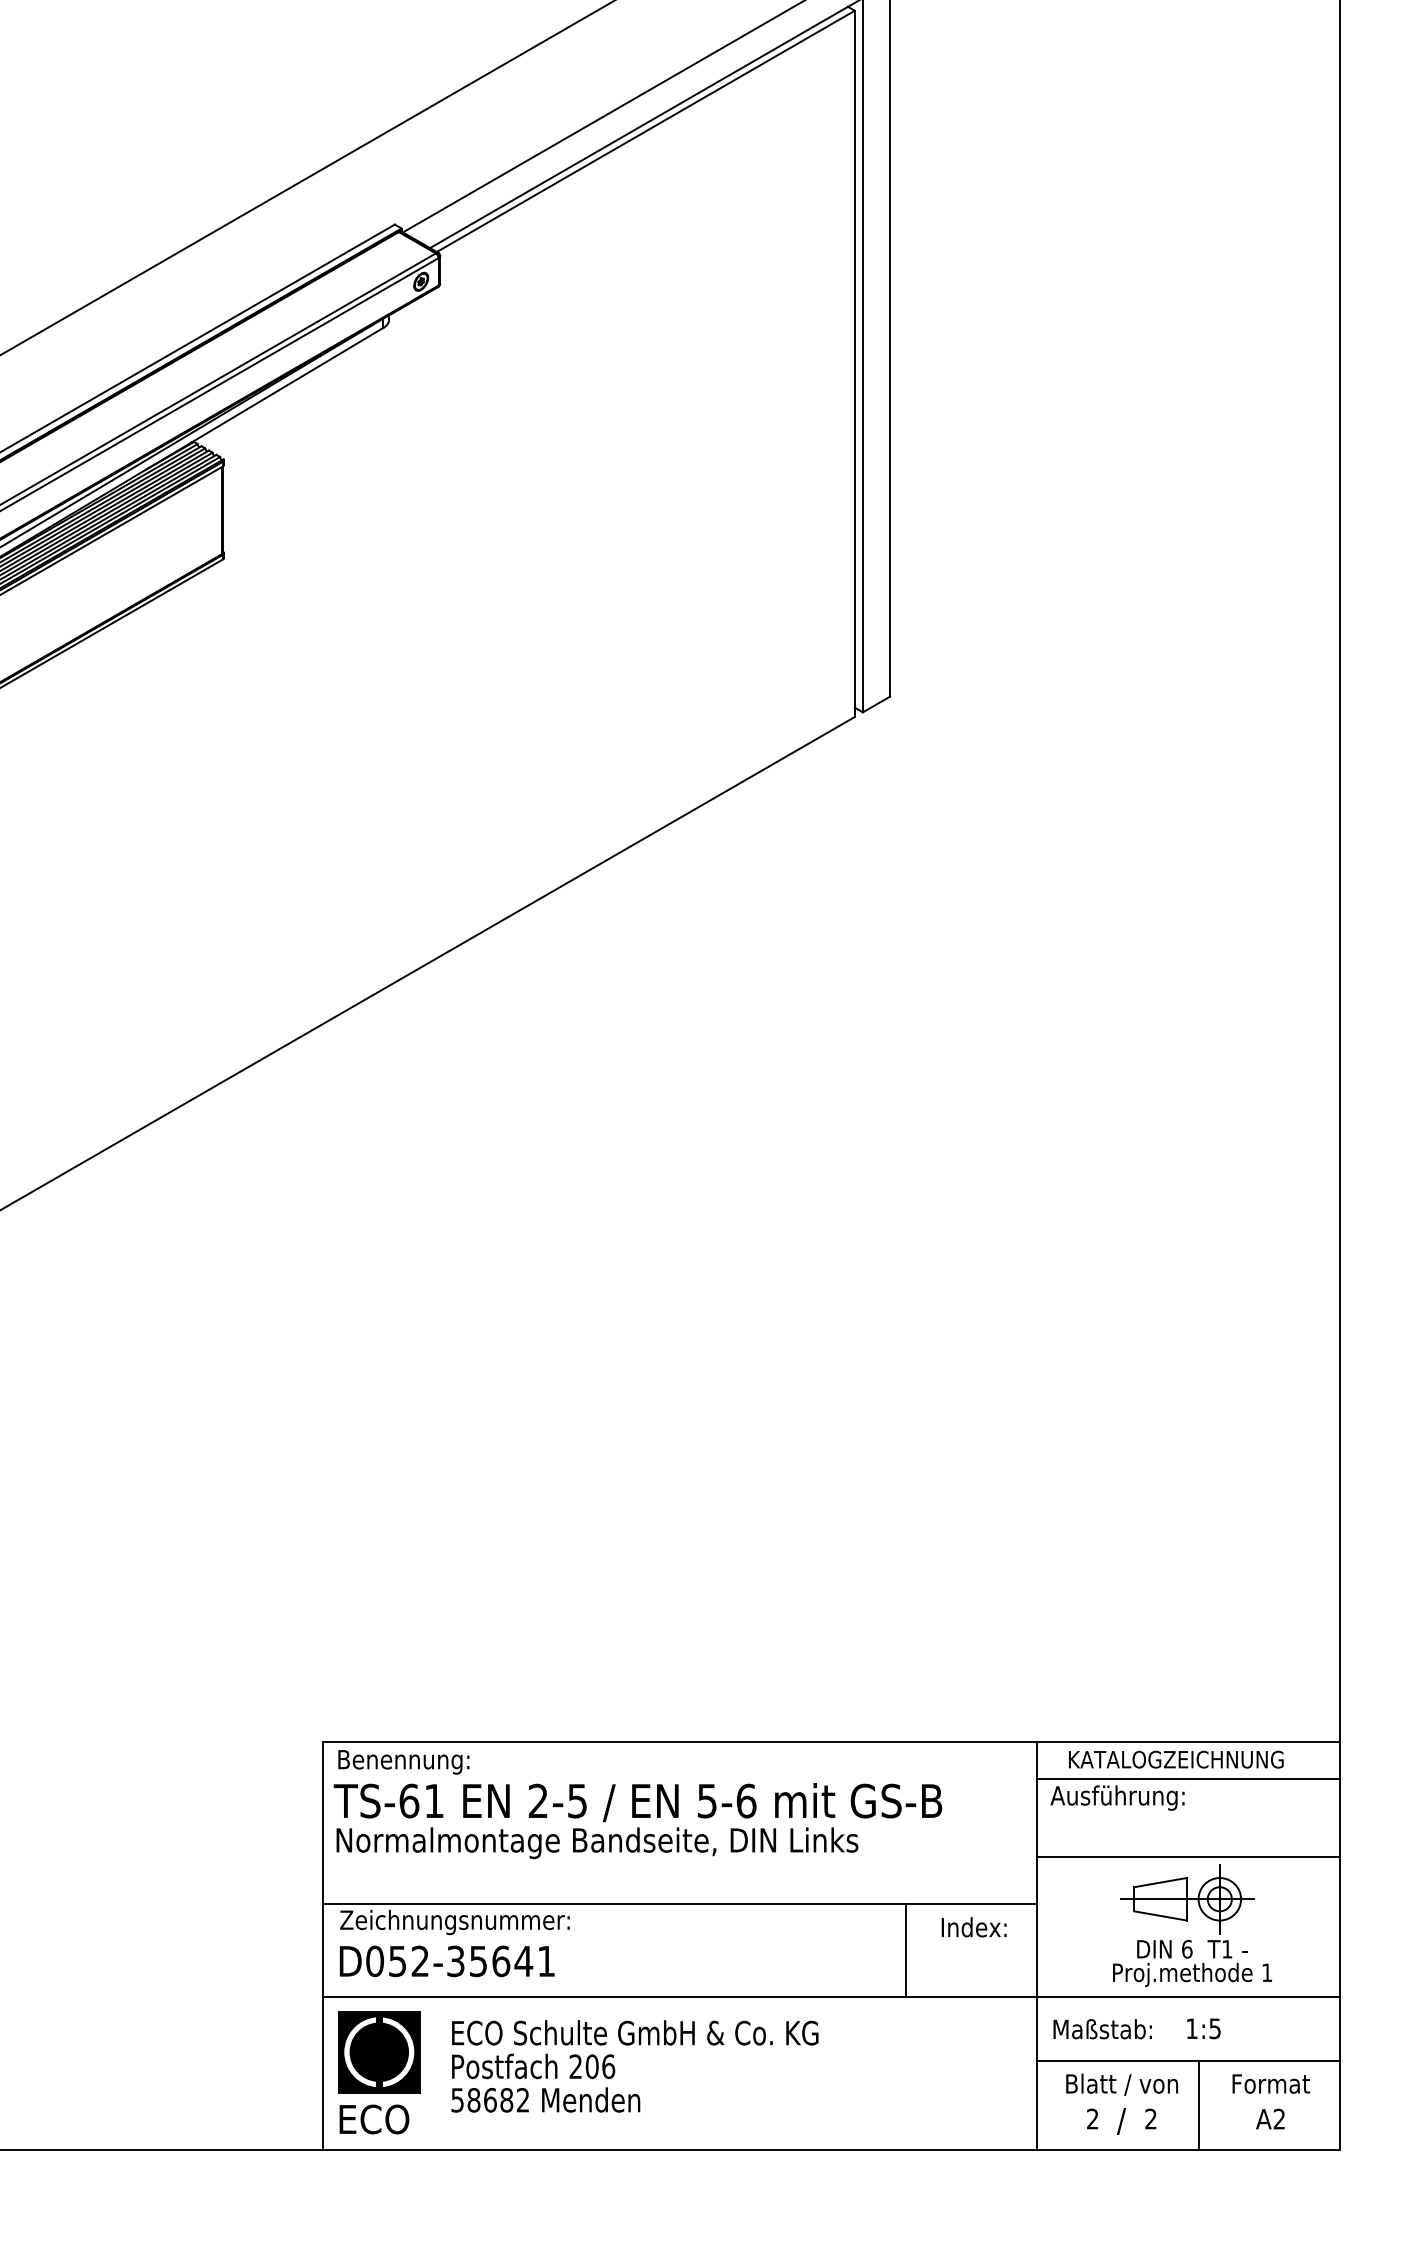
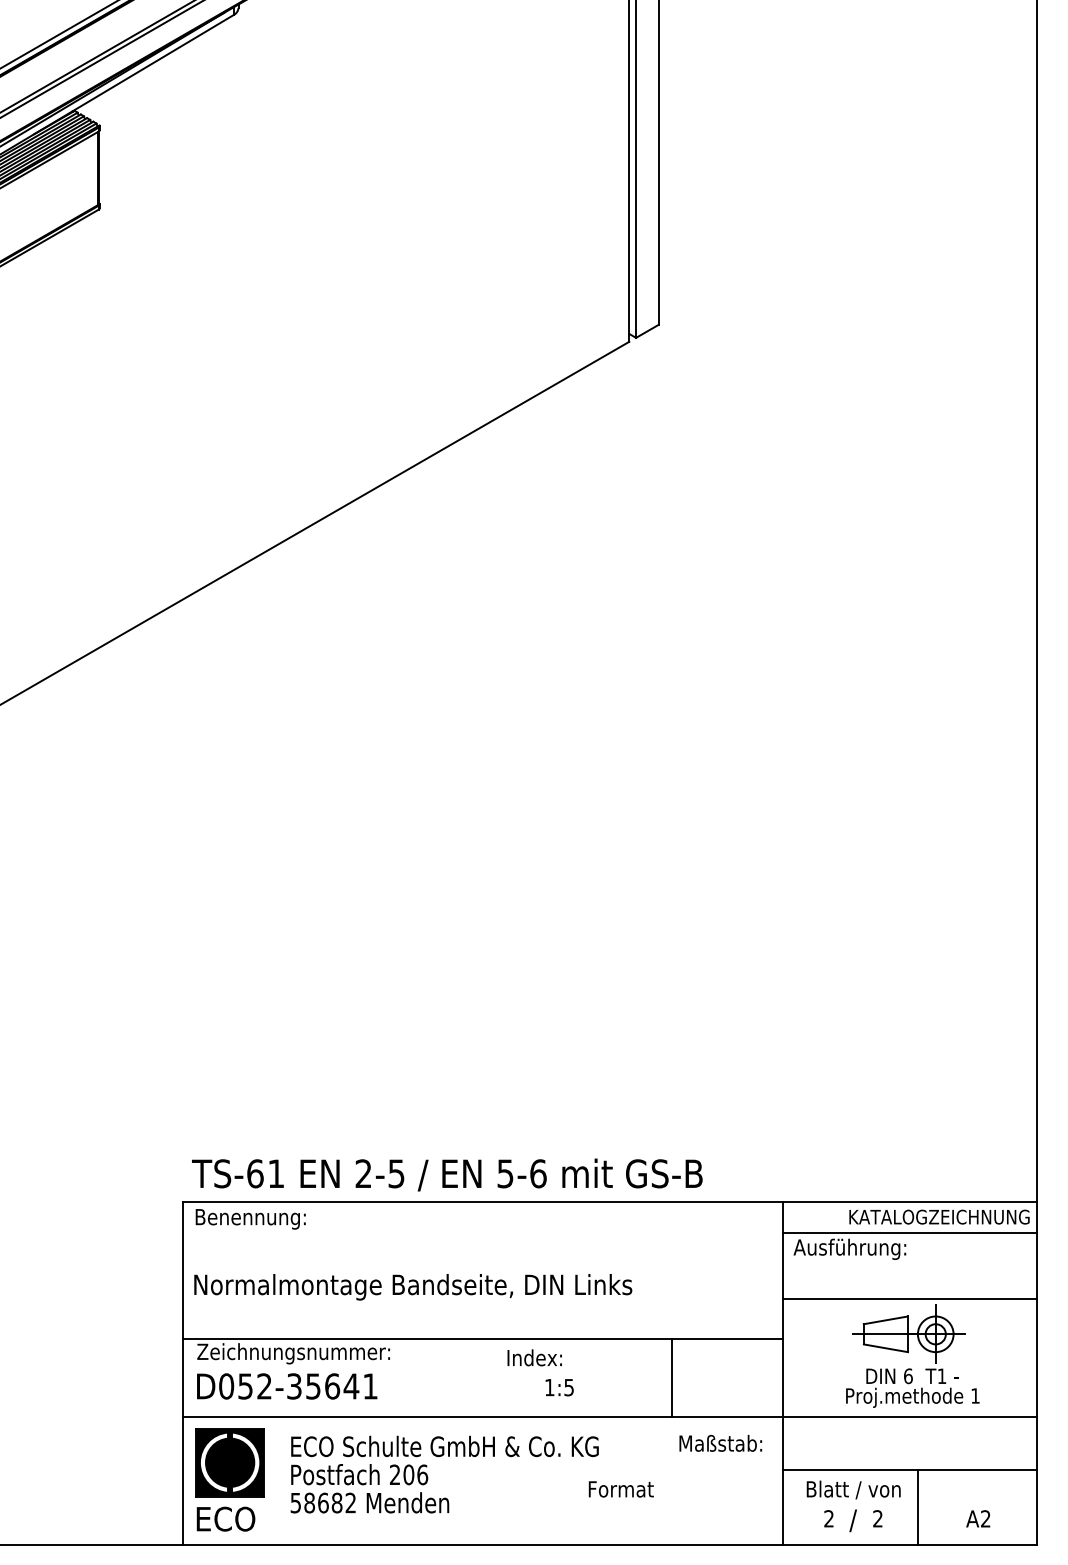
text: (1176, 1759) -> (939, 1216), moved
text: (637, 1802) -> (446, 1174), moved
text: (973, 1927) -> (534, 1358), moved
text: (1203, 2028) -> (559, 1387), moved
text: (1102, 2029) -> (720, 1443), moved
text: (1271, 2083) -> (621, 1488), moved

